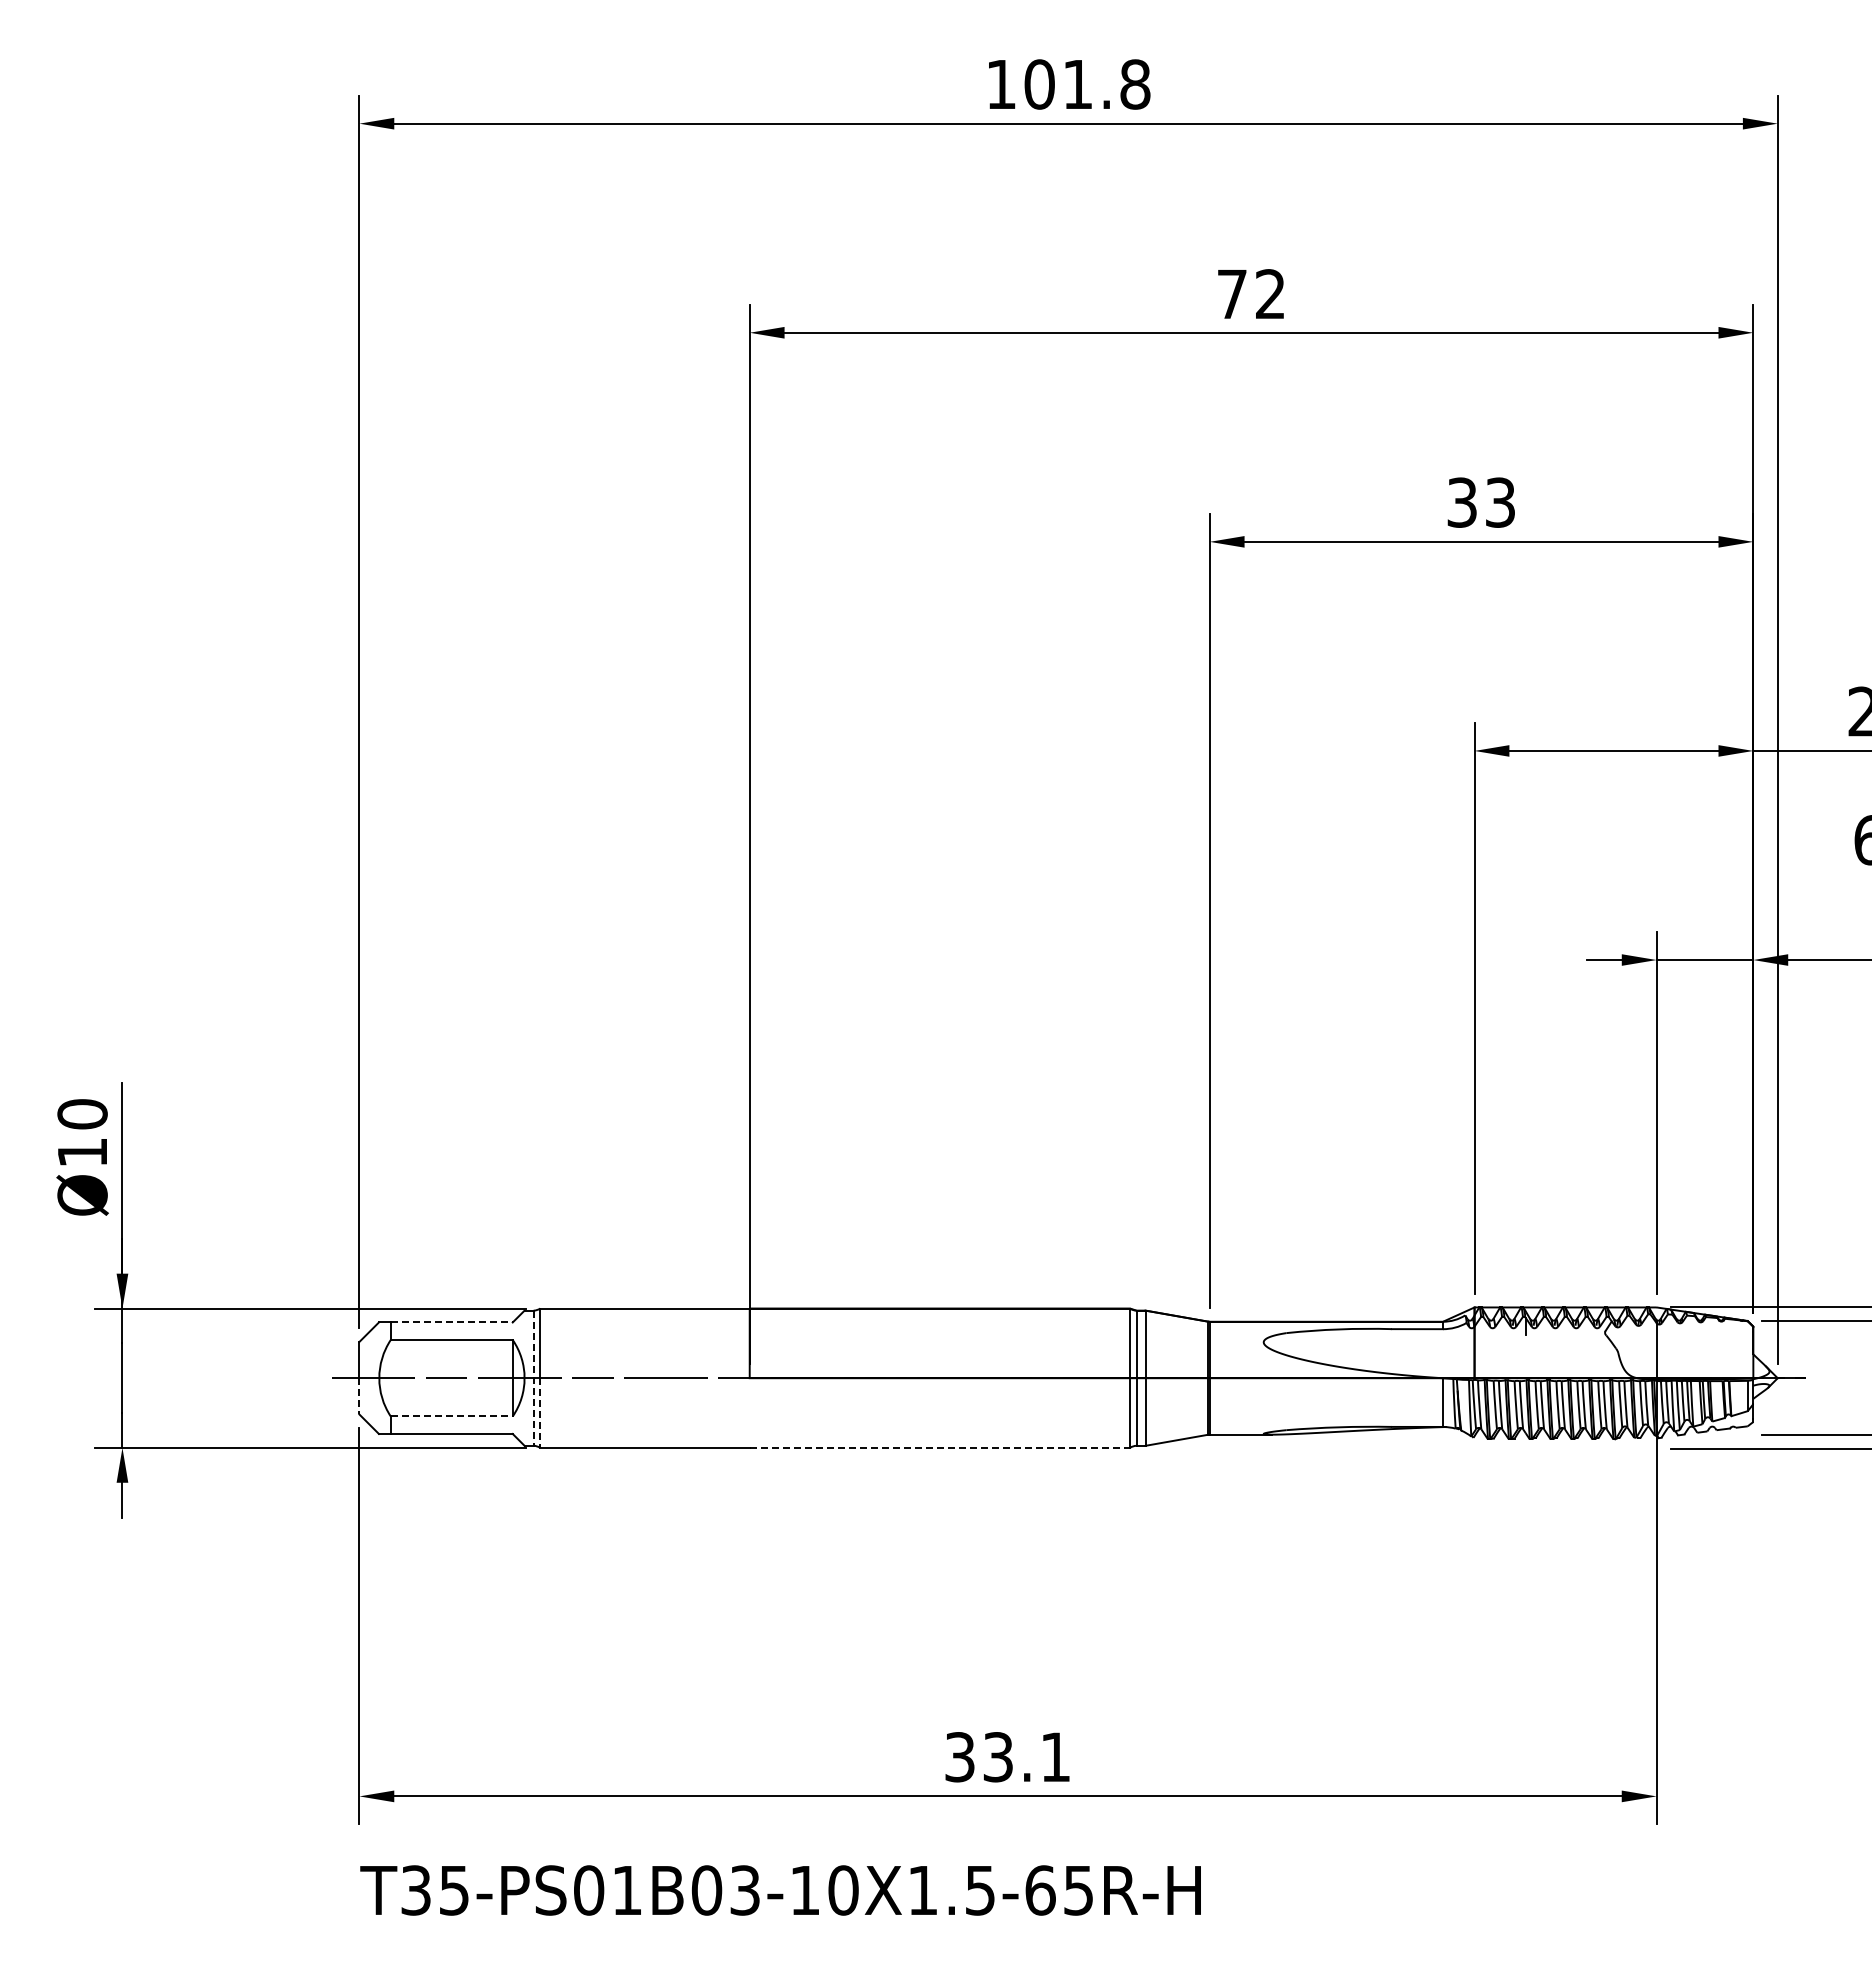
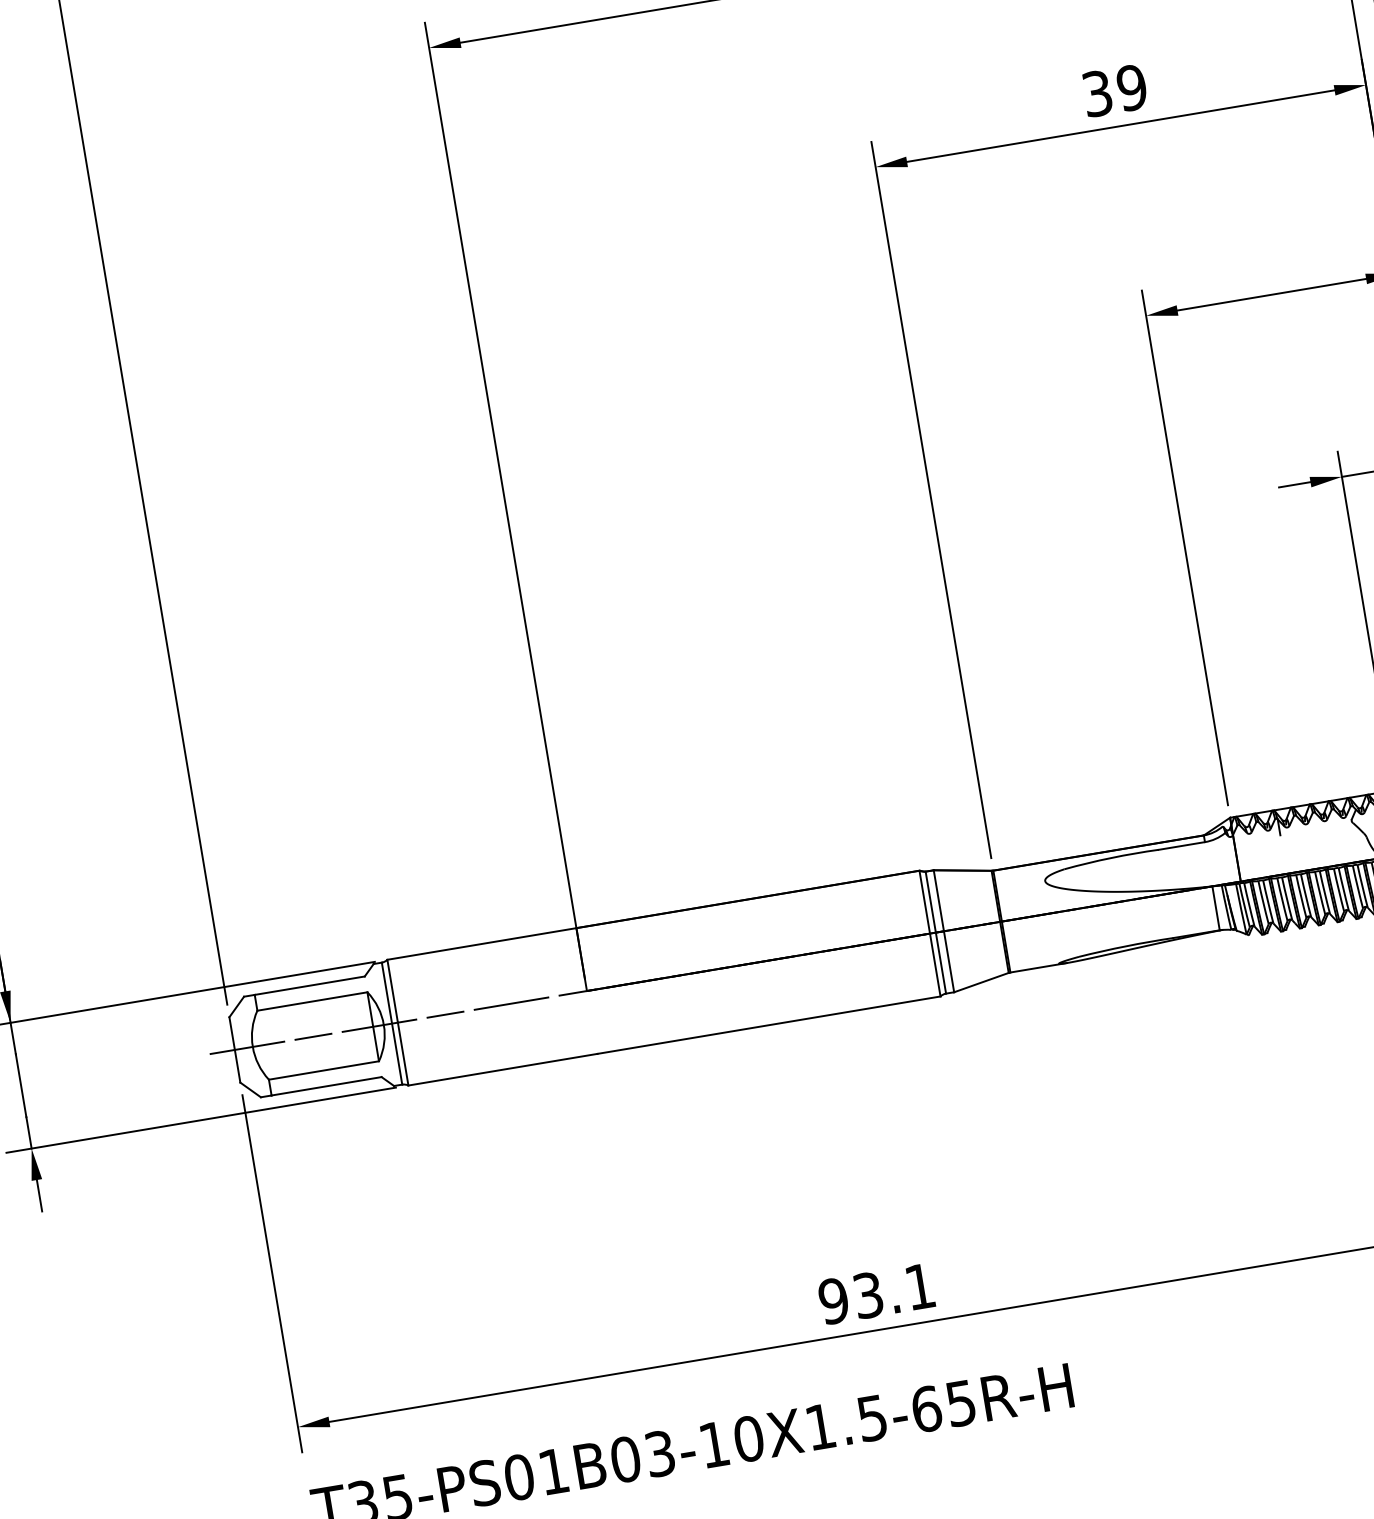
text: (1500, 502) -> (1132, 87), 33 -> 39
line: (451, 1322) -> (309, 985), dashed -> solid
line: (533, 1378) -> (391, 1023), dashed -> solid
line: (359, 1396) -> (237, 1066), dashed -> solid
line: (540, 1413) -> (403, 1054), dashed -> solid
line: (451, 1416) -> (323, 1070), dashed -> solid
line: (940, 1447) -> (769, 1024), dashed -> solid
text: (959, 1757) -> (833, 1301), 33.1 -> 93.1

